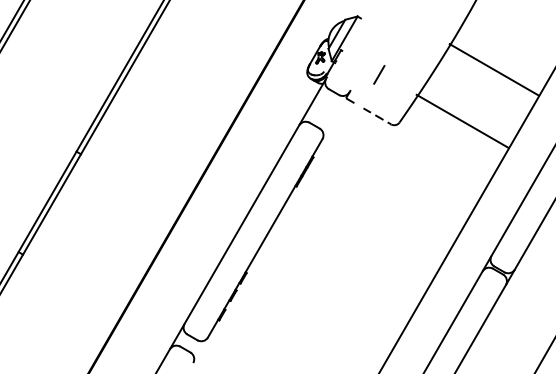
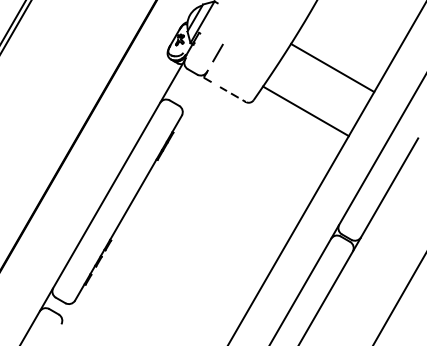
line: (494, 69) -> (332, 67), moved
line: (379, 74) -> (218, 52), moved
line: (462, 120) -> (305, 110), moved

